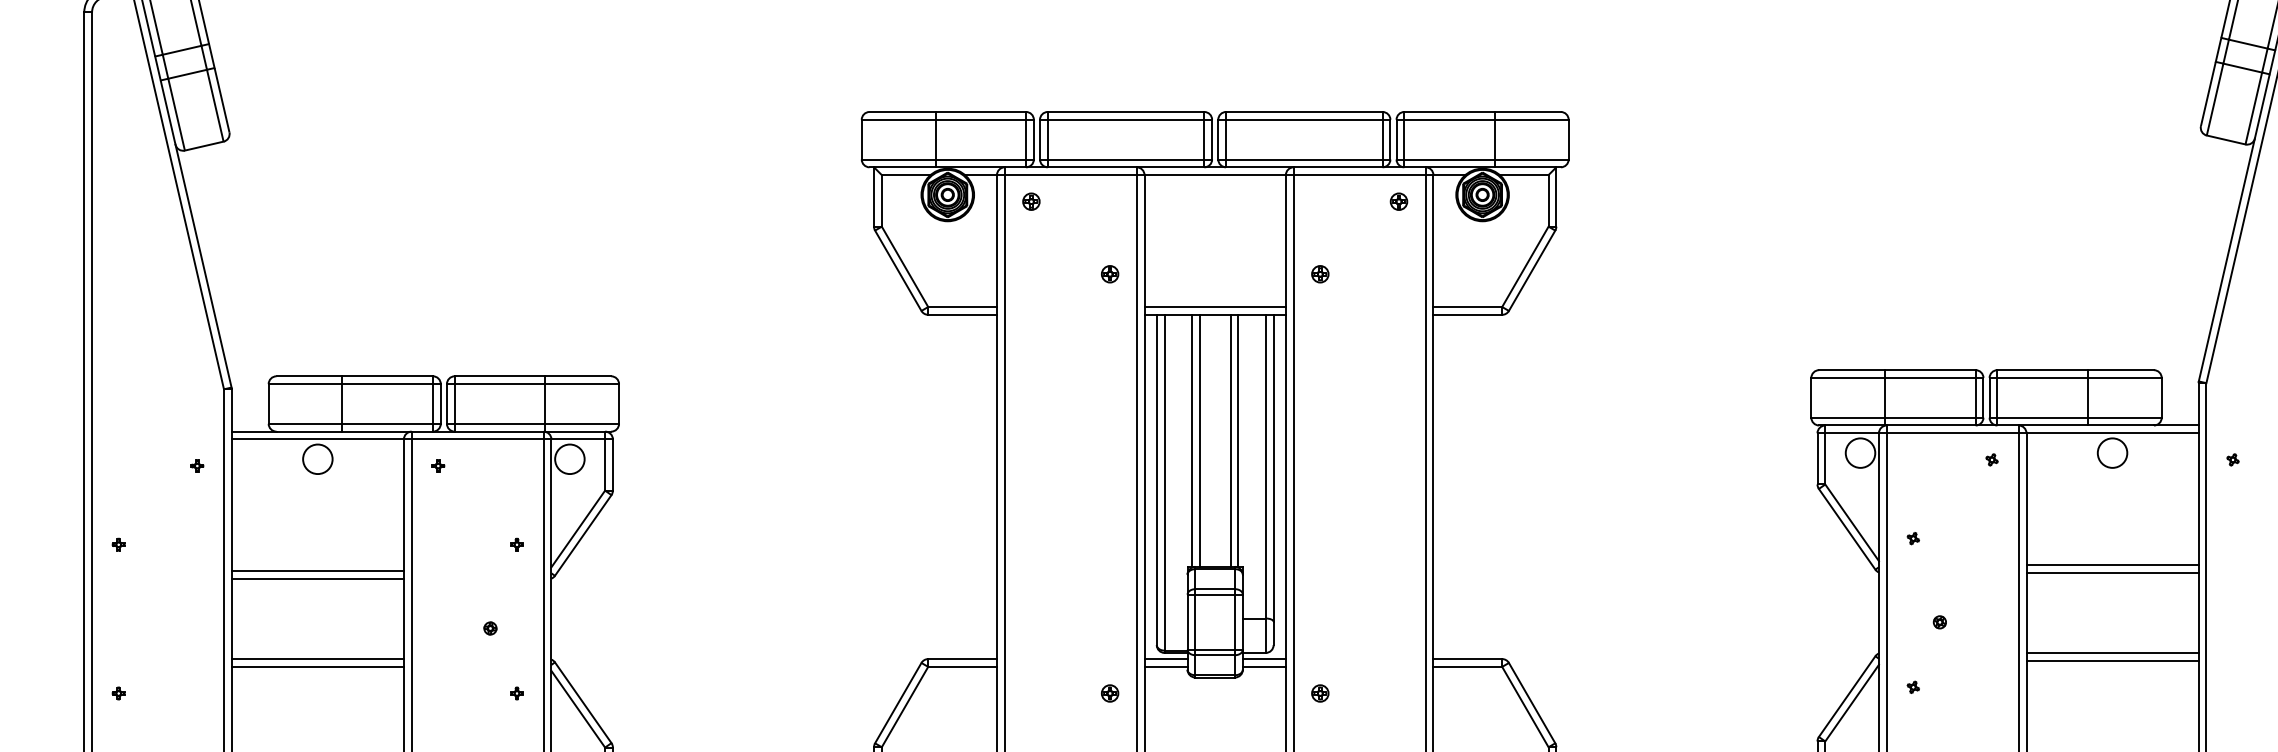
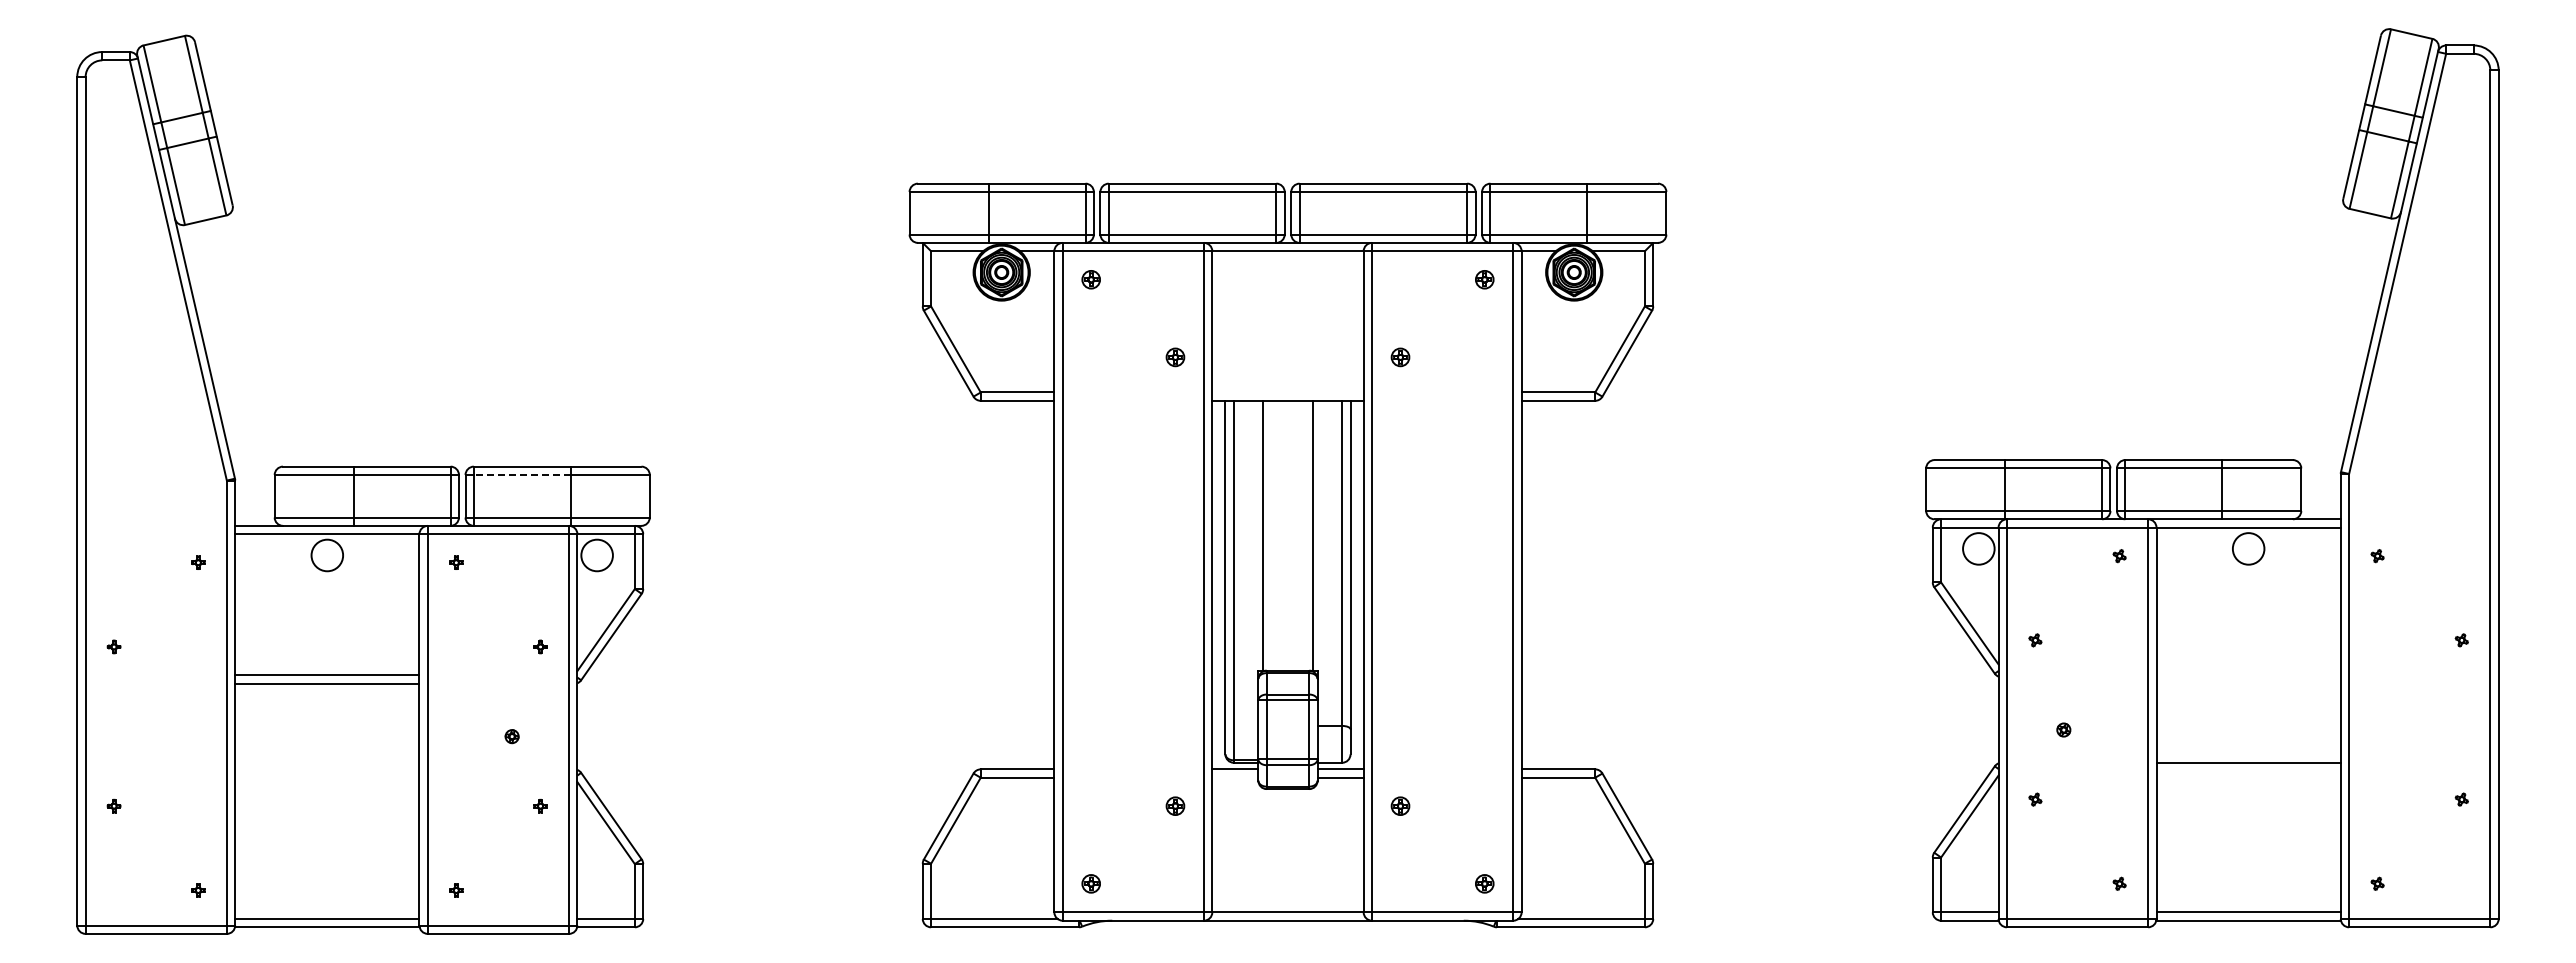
line: (1214, 307) -> (1287, 392), removed
line: (499, 384) -> (521, 475), solid -> dashed
line: (1199, 440) -> (1271, 535), removed
line: (1230, 440) -> (1304, 535), removed
line: (2112, 564) -> (2248, 668), removed
line: (2112, 573) -> (2248, 677), removed
line: (318, 659) -> (327, 769), removed
line: (2112, 661) -> (2248, 771), removed
line: (318, 666) -> (327, 777), removed
line: (1166, 666) -> (1235, 777), removed

